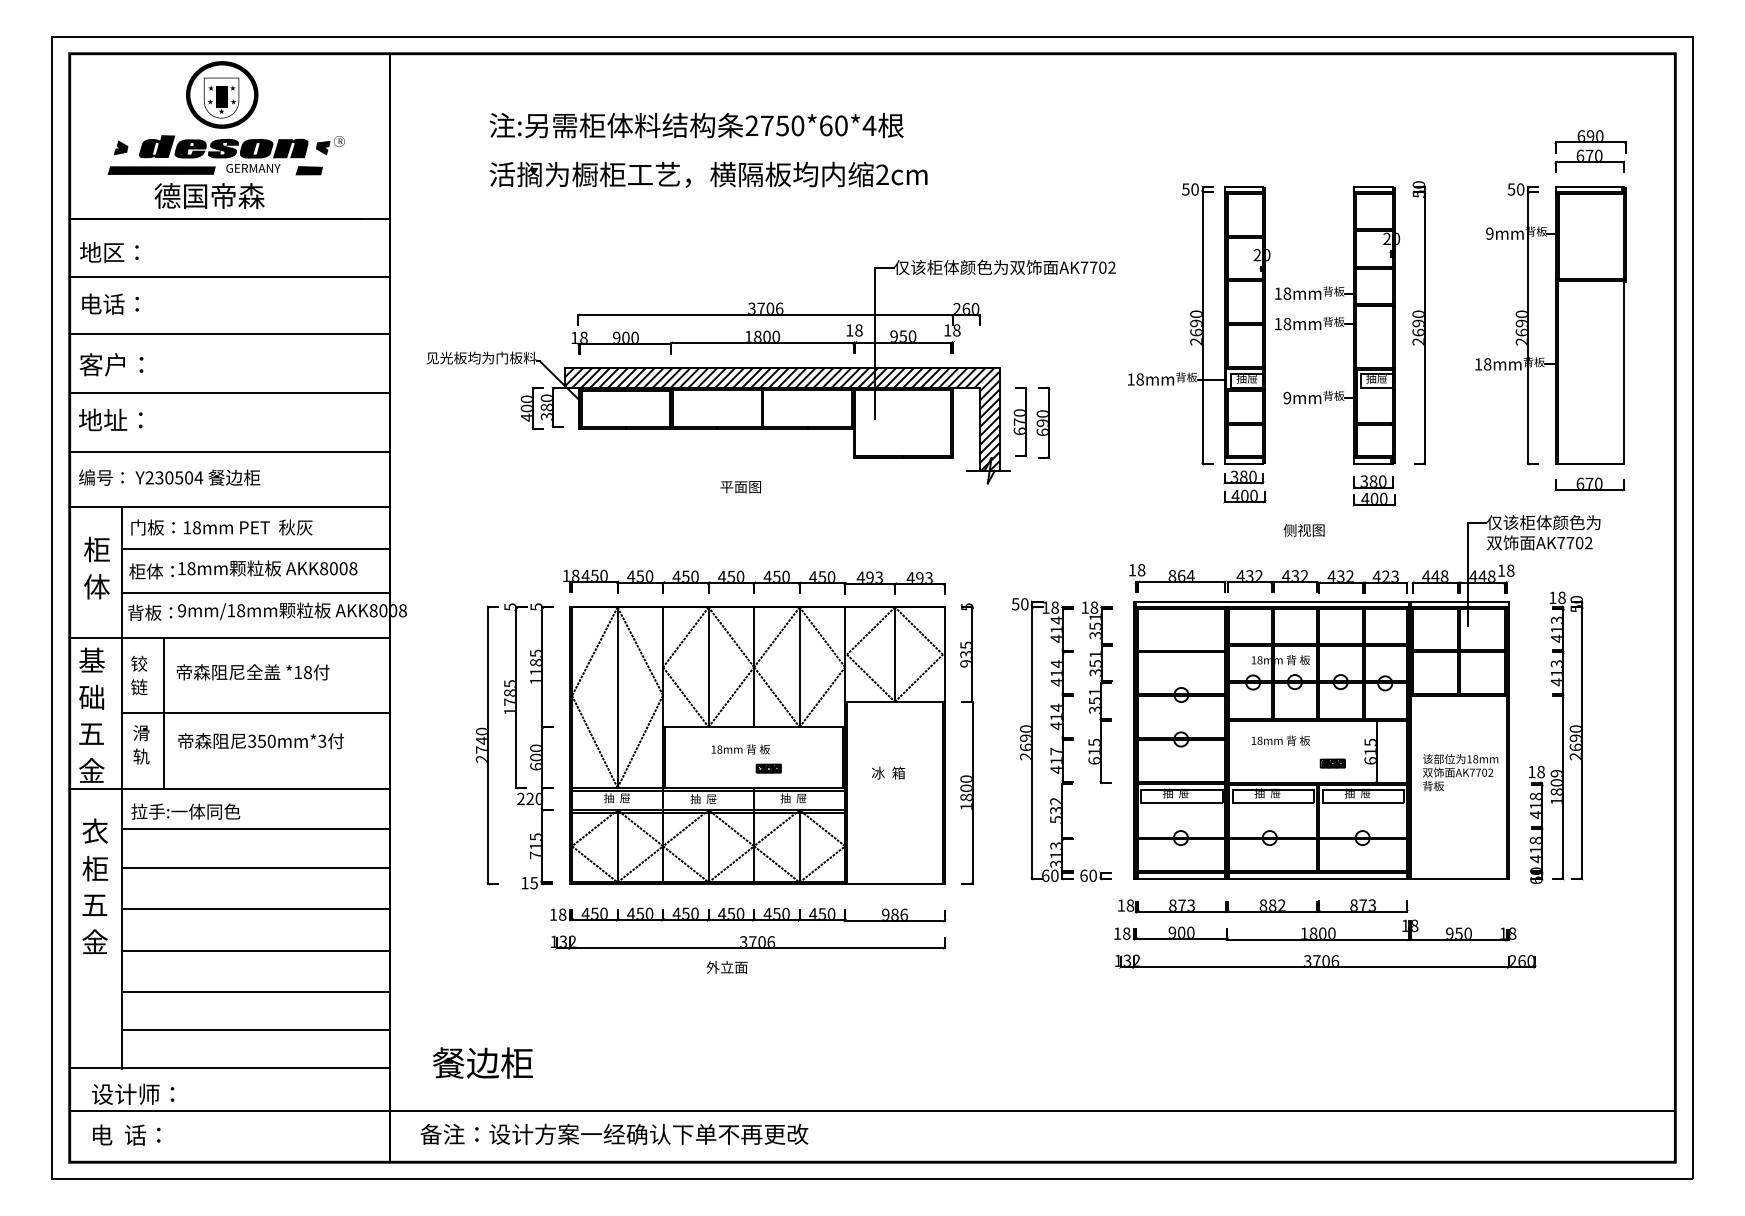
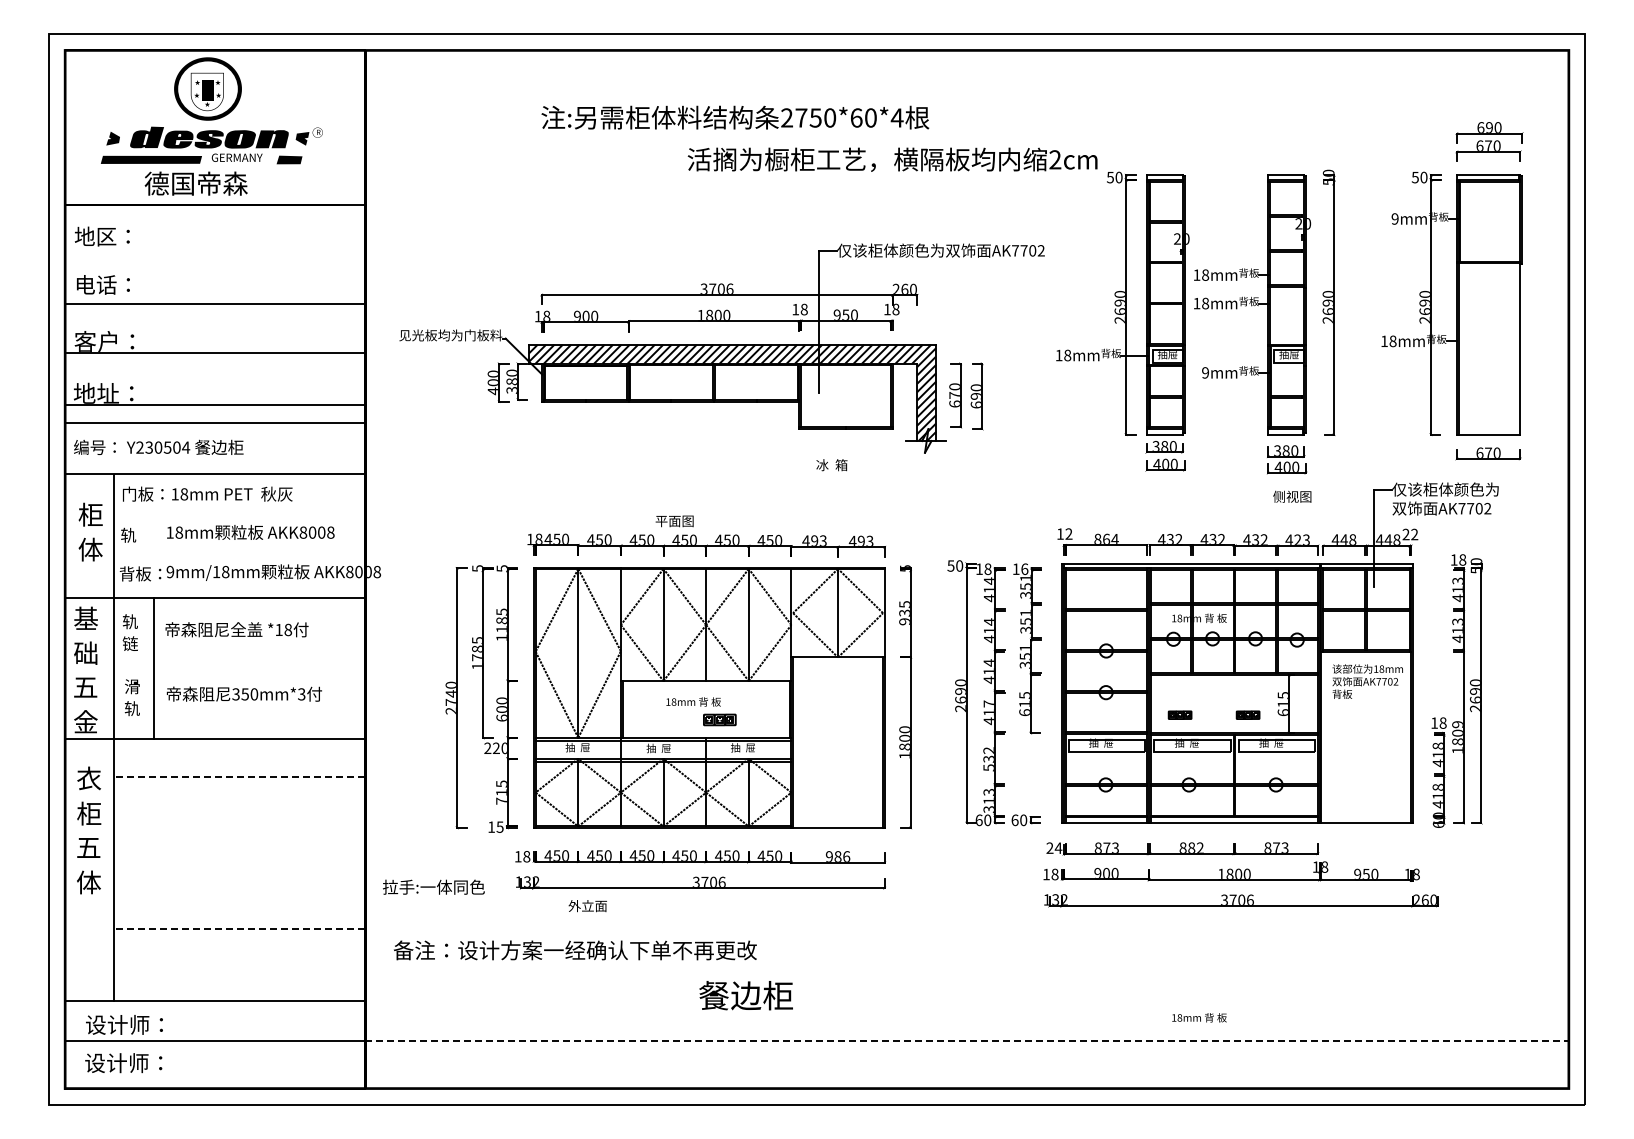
text: (696, 125) -> (735, 117), moved
text: (708, 174) -> (892, 159), moved
line: (230, 276) -> (215, 304), moved
line: (230, 333) -> (215, 352), moved
line: (230, 393) -> (215, 405), moved
text: (740, 487) -> (674, 521), moved
text: (1304, 530) -> (1292, 496), moved
line: (255, 549) -> (239, 514), removed
text: (1141, 569) -> (1068, 533), 18 -> 12
text: (151, 570) -> (141, 534), 柜体： -> 轨
text: (1506, 570) -> (1410, 534), 18 -> 22
line: (255, 593) -> (239, 555), removed
text: (1094, 606) -> (1024, 568), 18 -> 16
text: (138, 663) -> (129, 621), 铰 -> 轨
line: (255, 712) -> (239, 667), removed
text: (1280, 740) -> (1199, 1017), moved
part: (1259, 762) -> (1179, 714), added
part: (768, 768) -> (719, 719), size x1.4
text: (1460, 772) -> (1367, 681), moved
text: (887, 773) -> (831, 465), moved
text: (185, 810) -> (433, 886), moved
line: (255, 829) -> (239, 776), solid -> dashed
line: (255, 868) -> (239, 813), removed
text: (1126, 904) -> (1054, 847), 18 -> 24
line: (255, 909) -> (239, 851), removed
text: (94, 942) -> (88, 882), 金 -> 体
line: (255, 950) -> (239, 890), removed
text: (726, 967) -> (587, 906), moved
line: (255, 992) -> (239, 929), solid -> dashed
line: (255, 1029) -> (239, 964), removed
text: (482, 1062) -> (745, 995), moved
line: (1033, 1110) -> (967, 1040), solid -> dashed
text: (613, 1134) -> (574, 950), moved
text: (131, 1135) -> (123, 1063), 电  话： -> 设计师：

